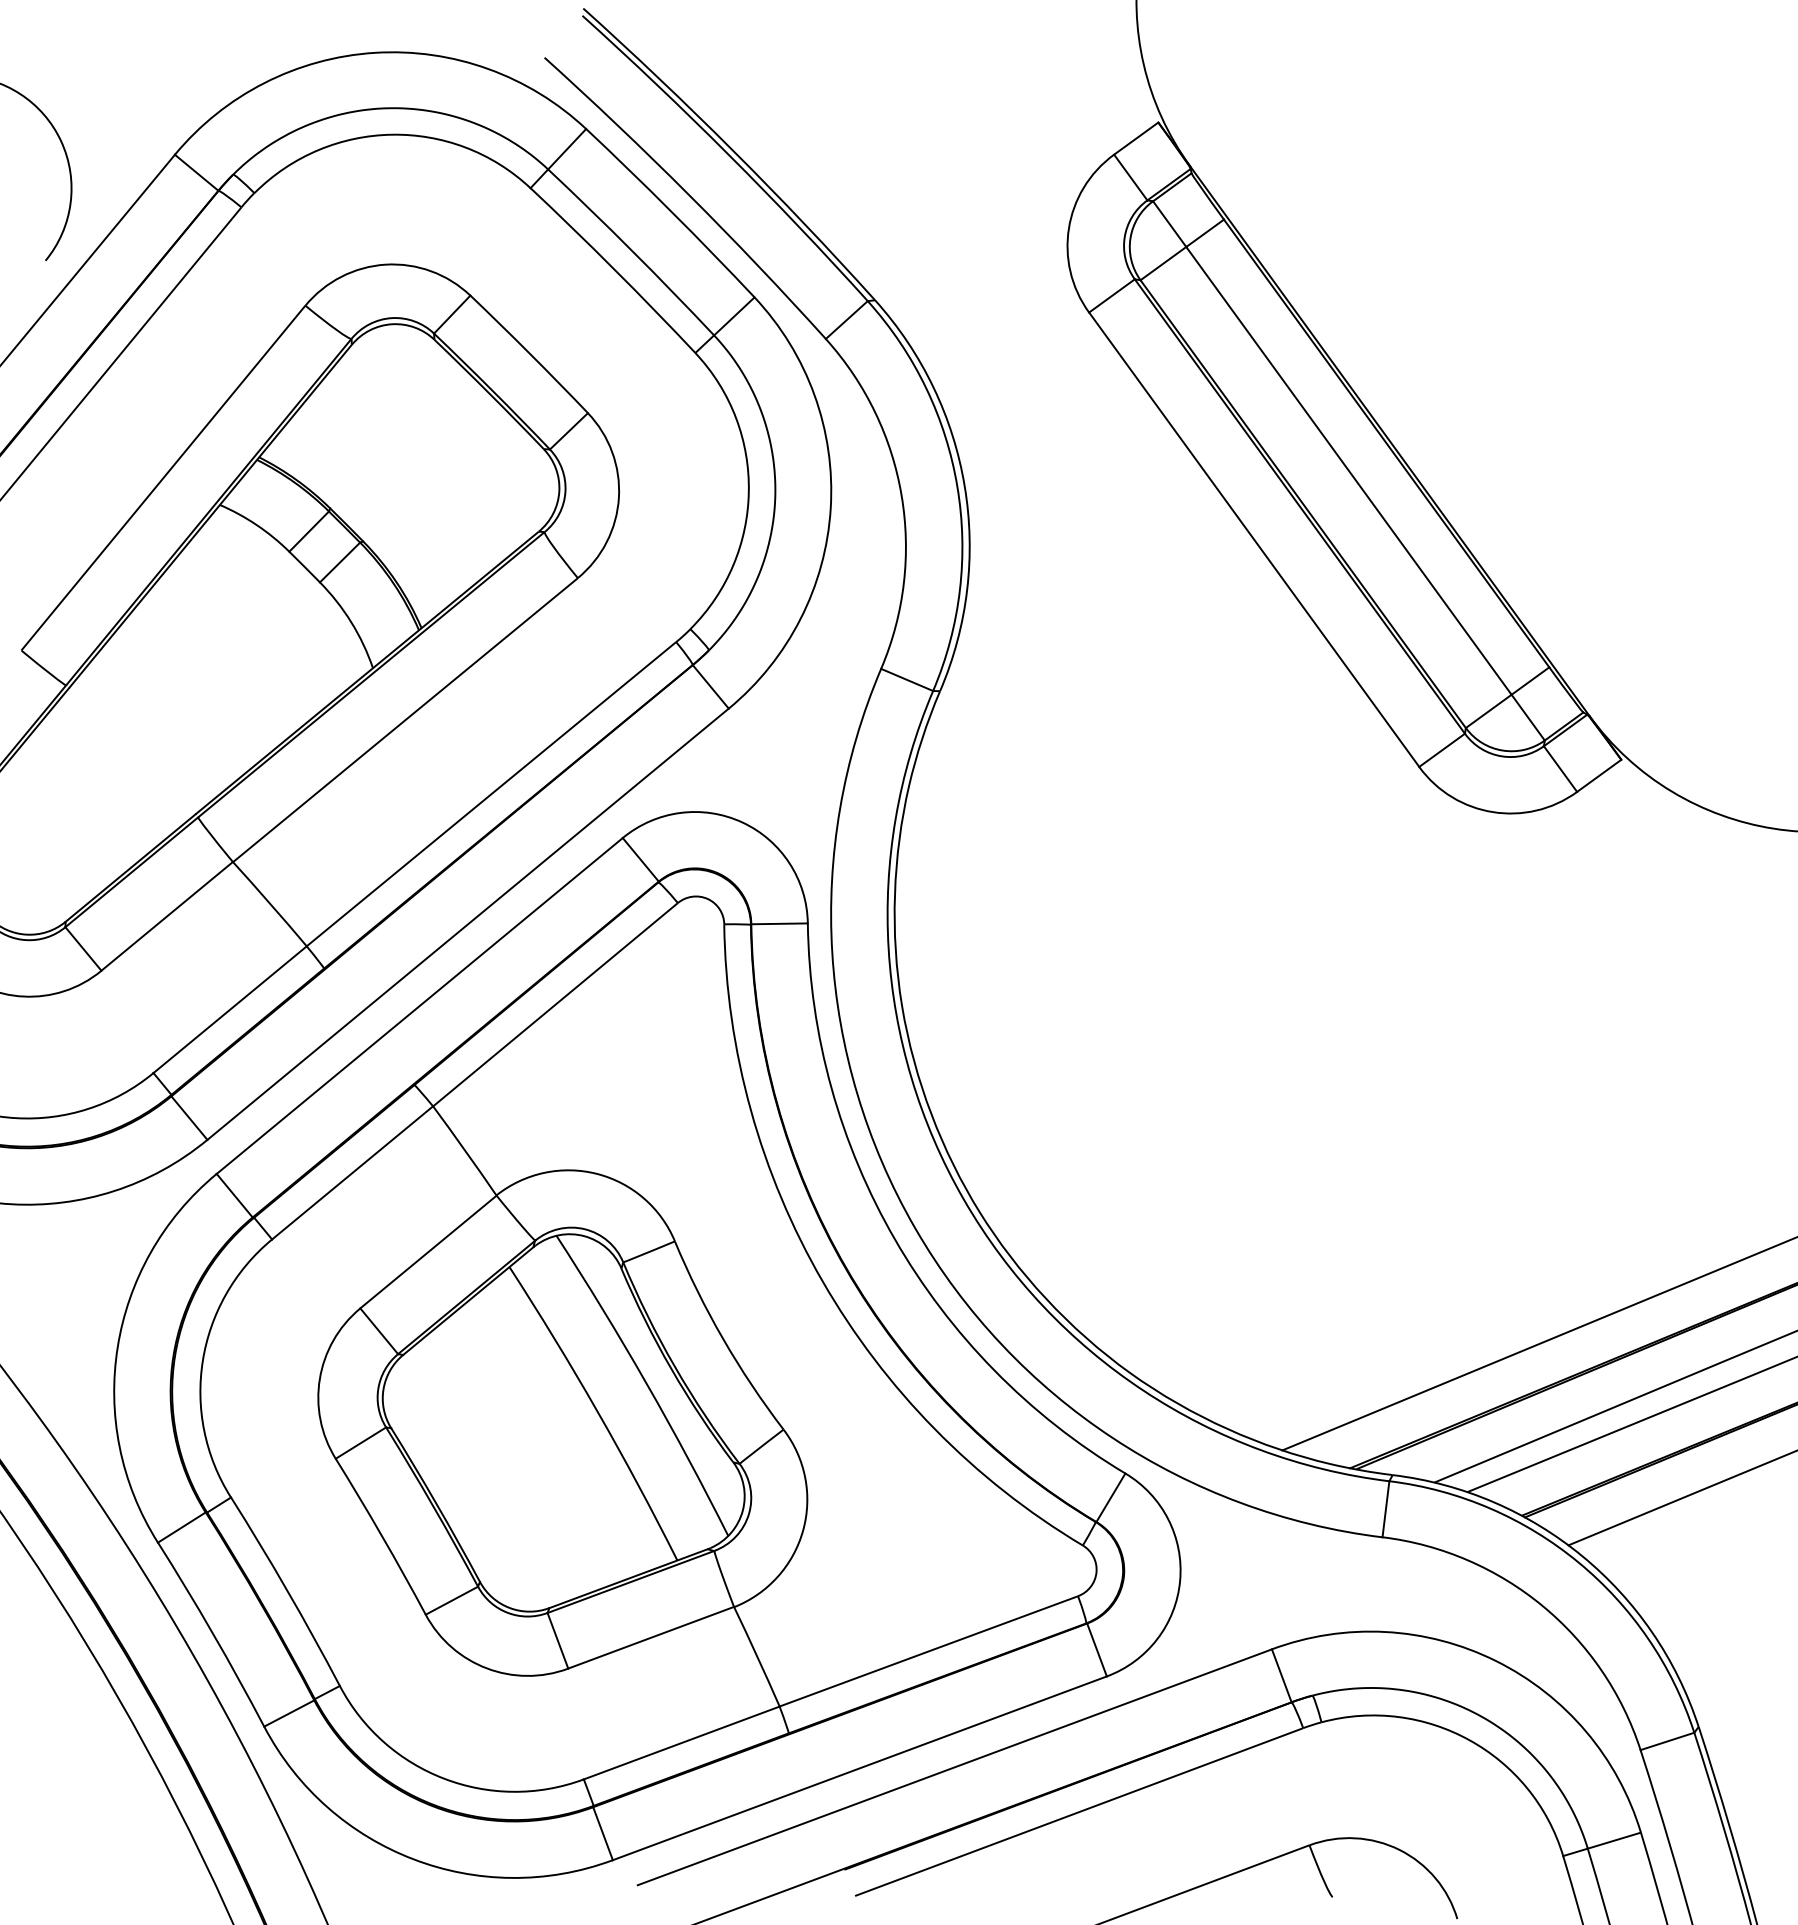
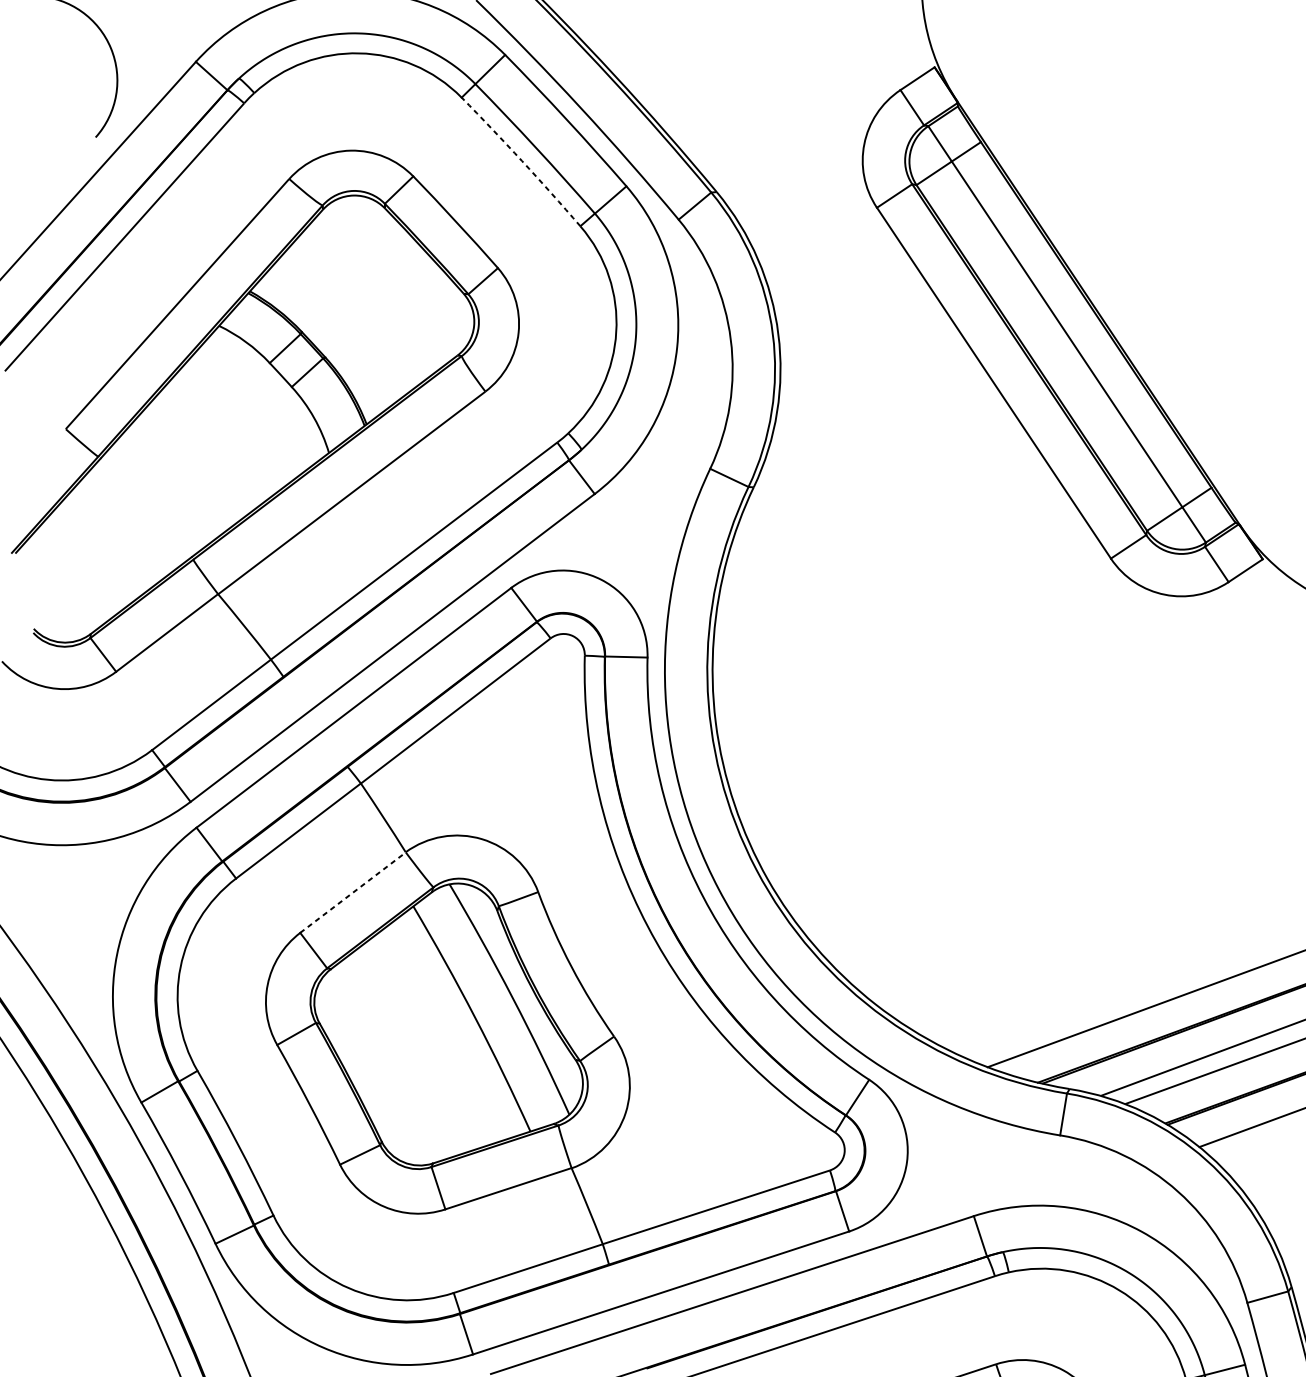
arc: (614, 269) -> (522, 161), solid -> dashed
line: (428, 1251) -> (353, 892), solid -> dashed

